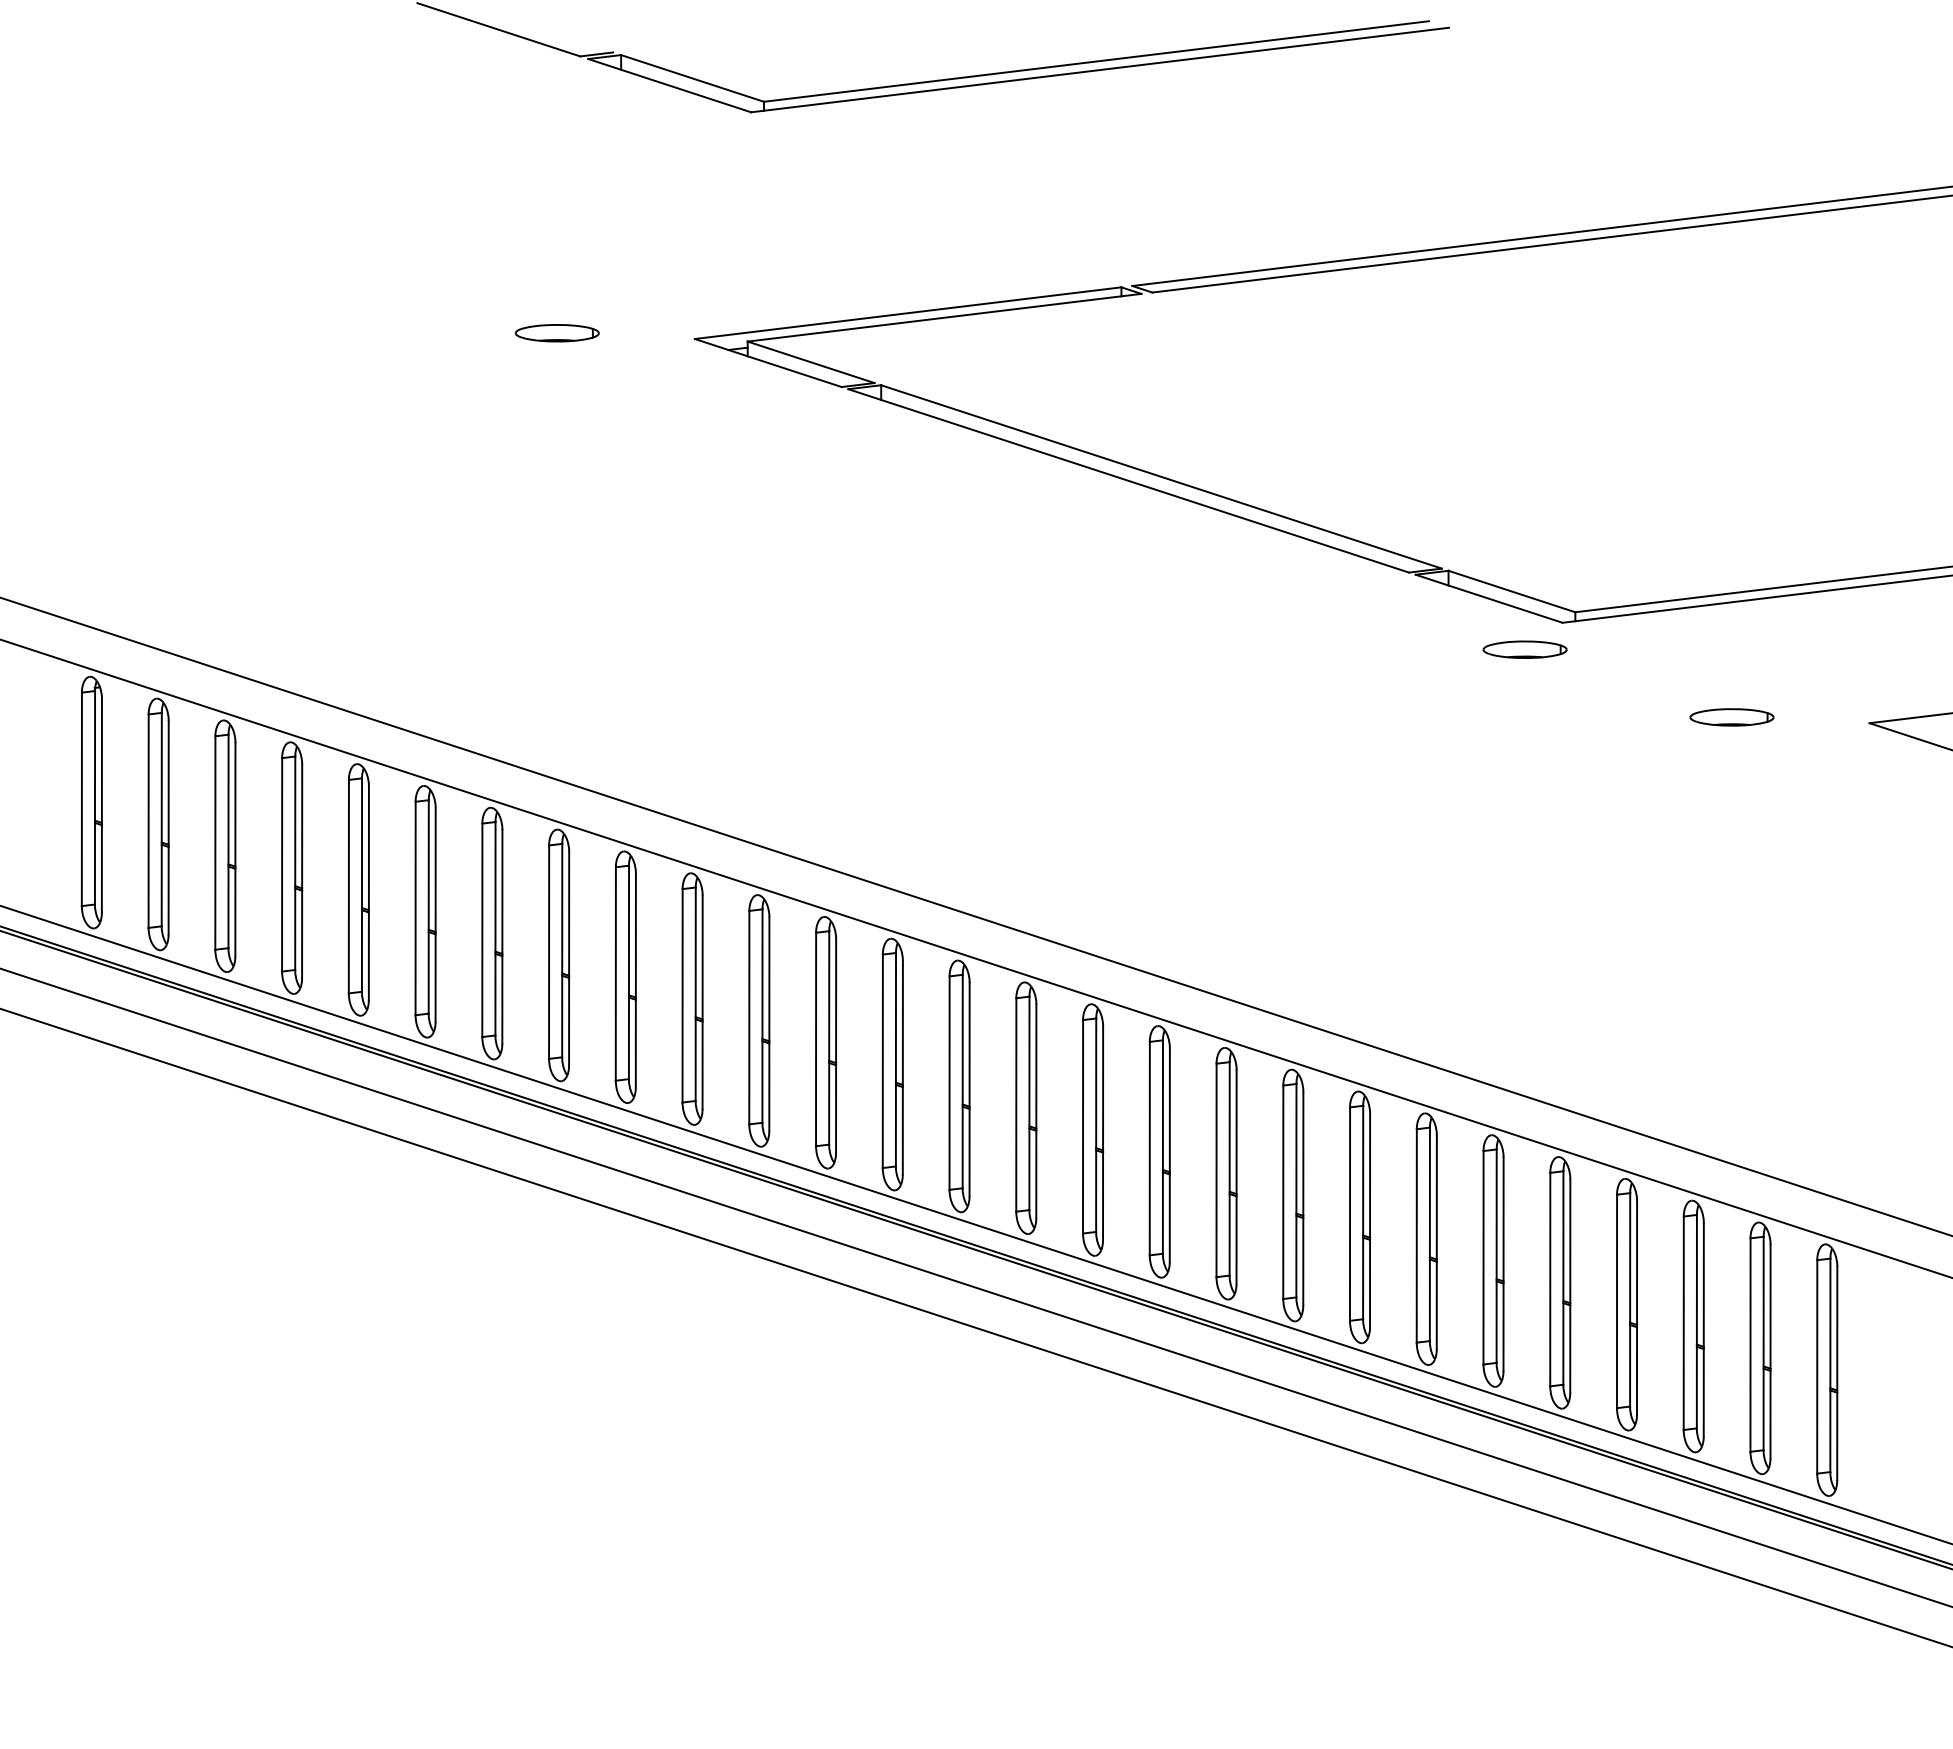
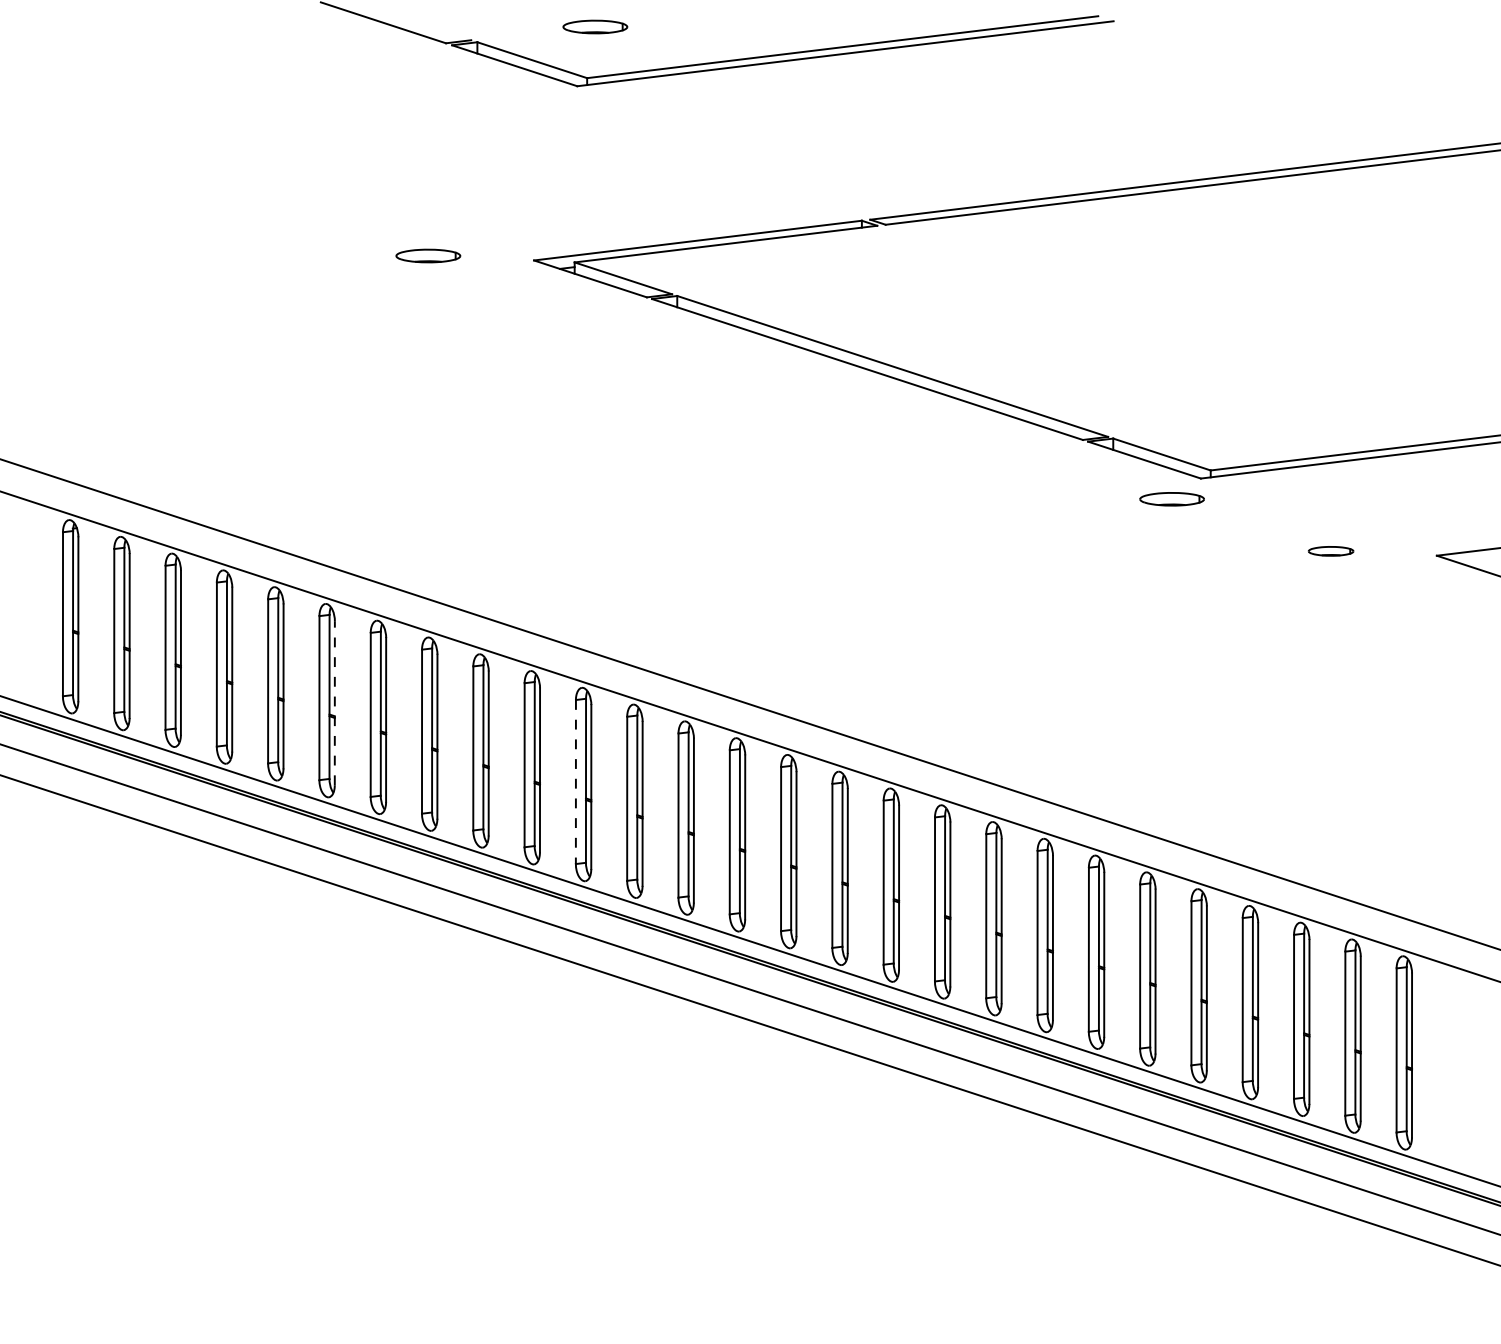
part: (774, 34) -> (595, 26), added
part: (1731, 717) -> (1330, 551), size x0.7
line: (435, 914) -> (334, 702), solid -> dashed
line: (748, 1018) -> (575, 782), solid -> dashed

